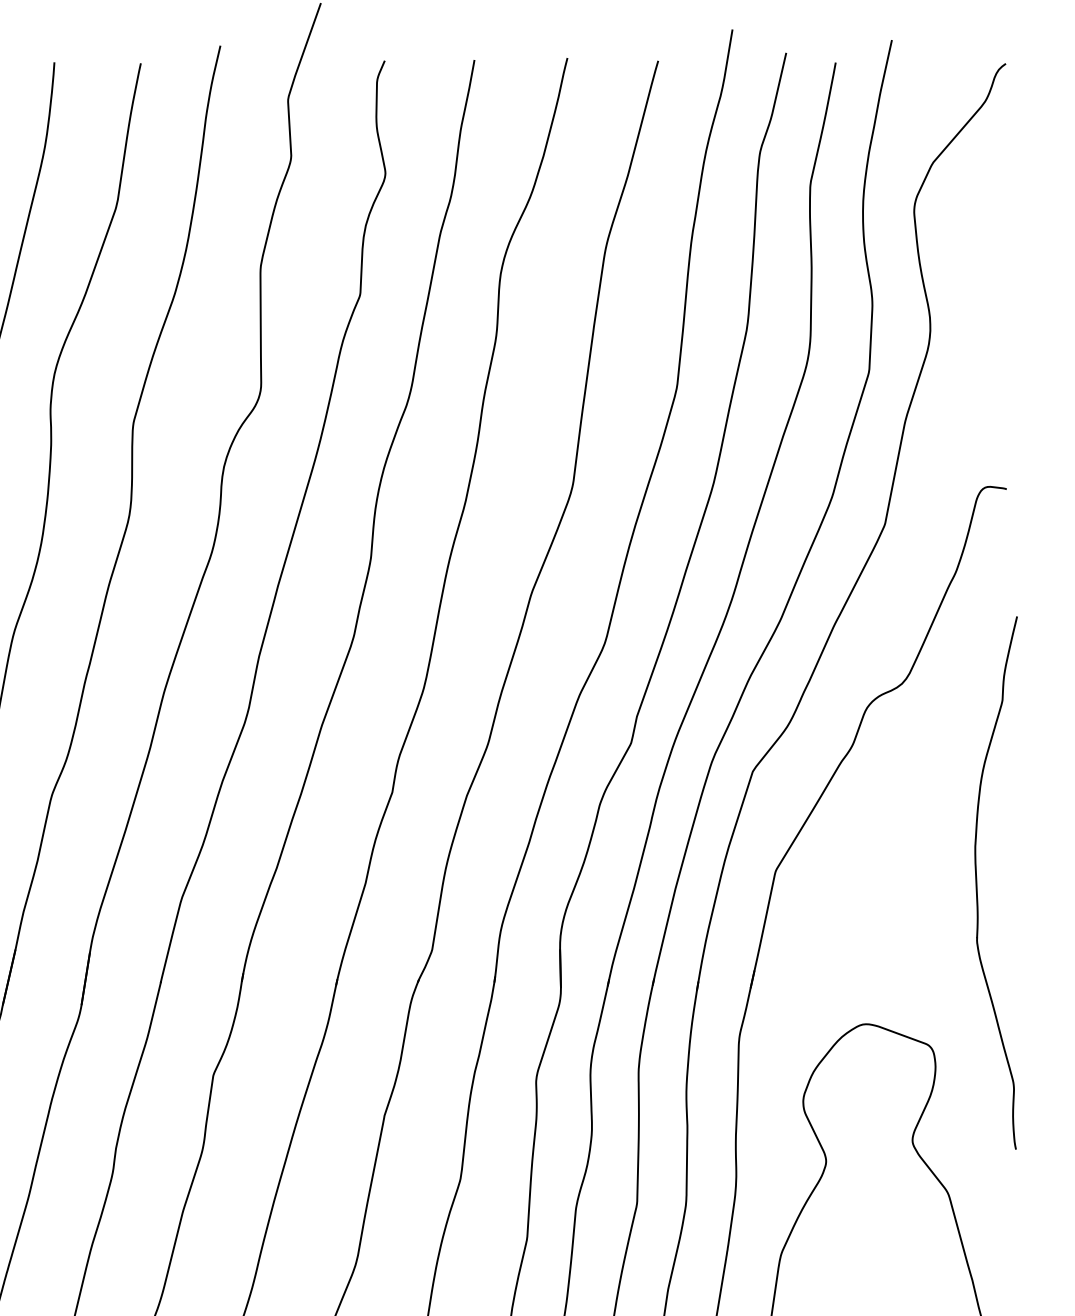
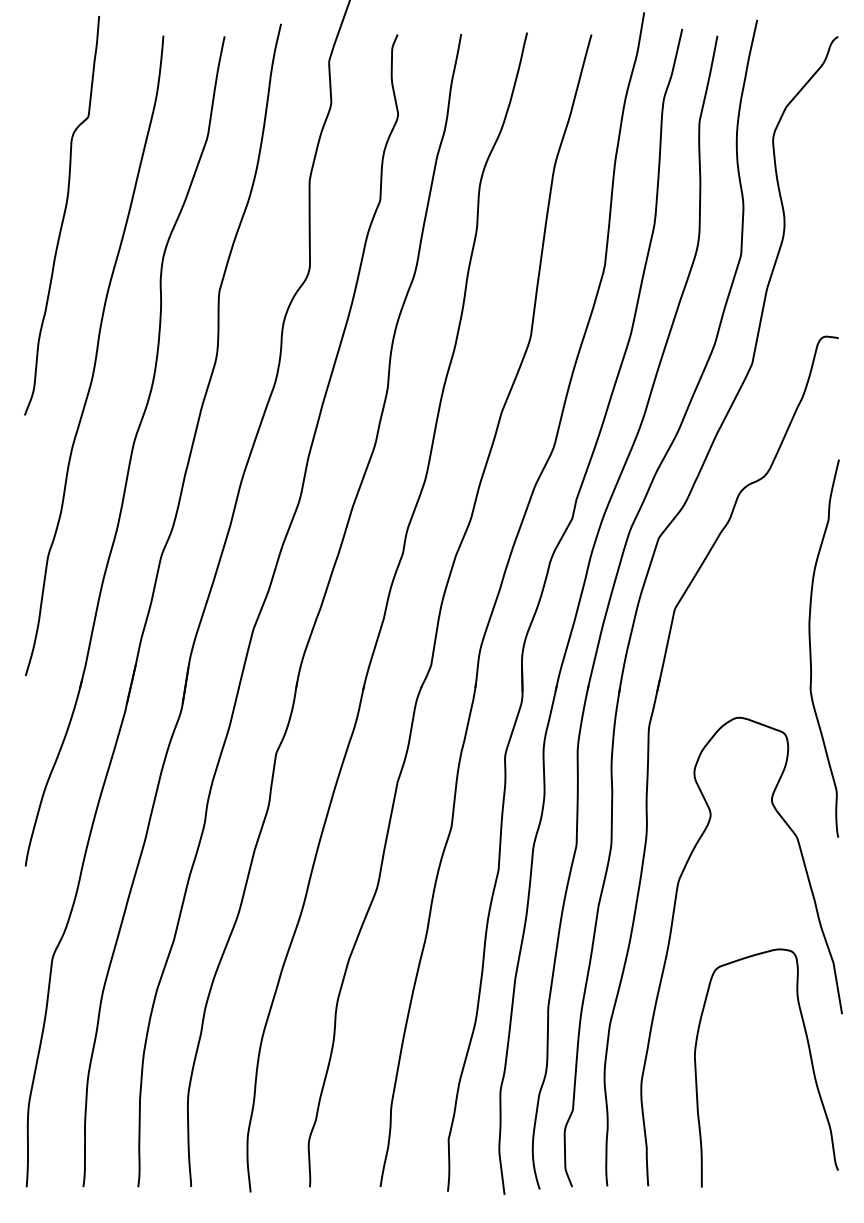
part: (978, 882) -> (811, 648), moved

